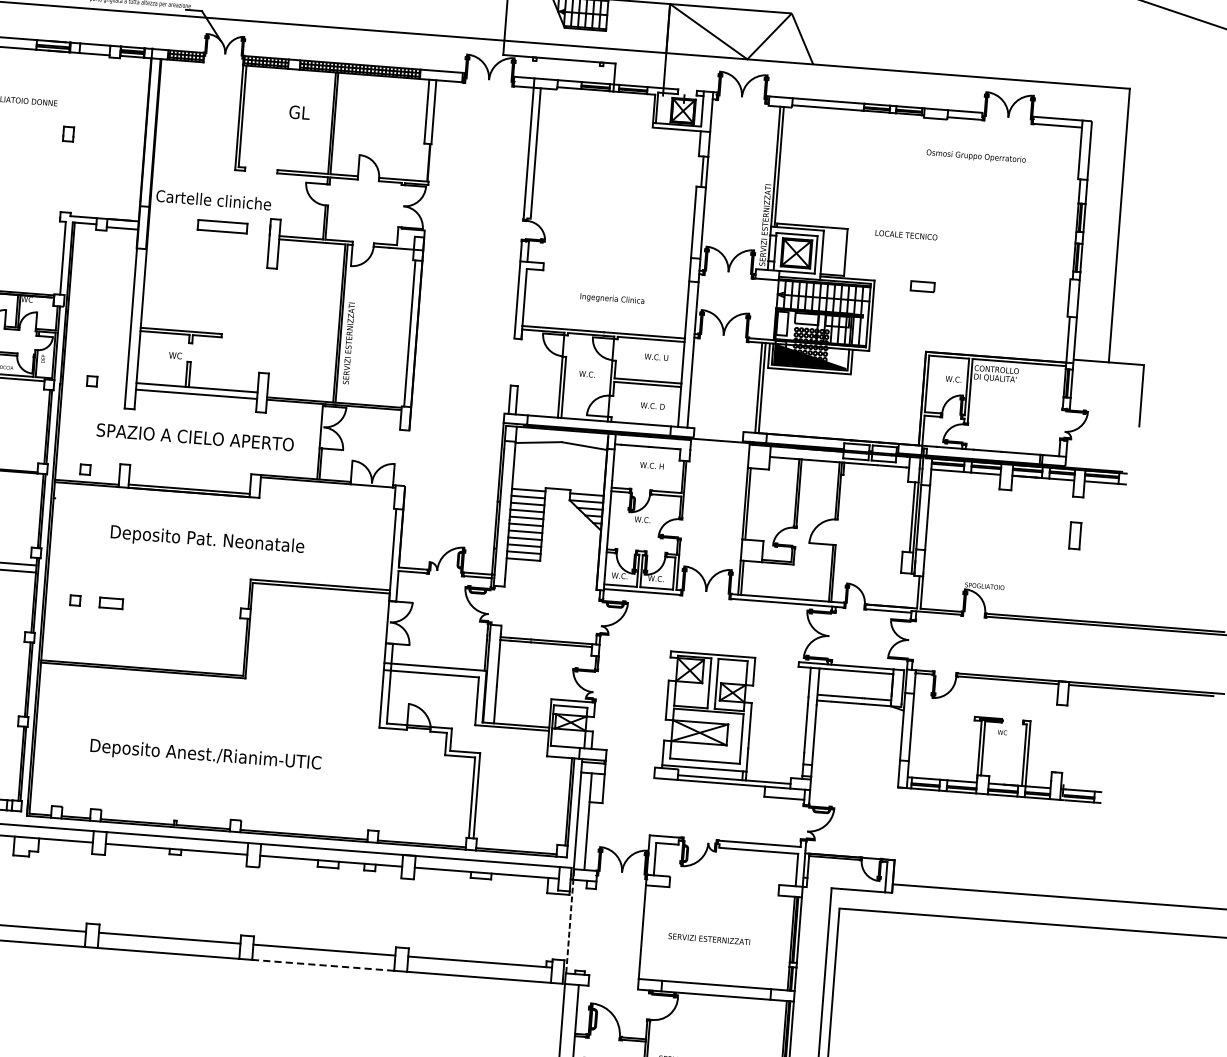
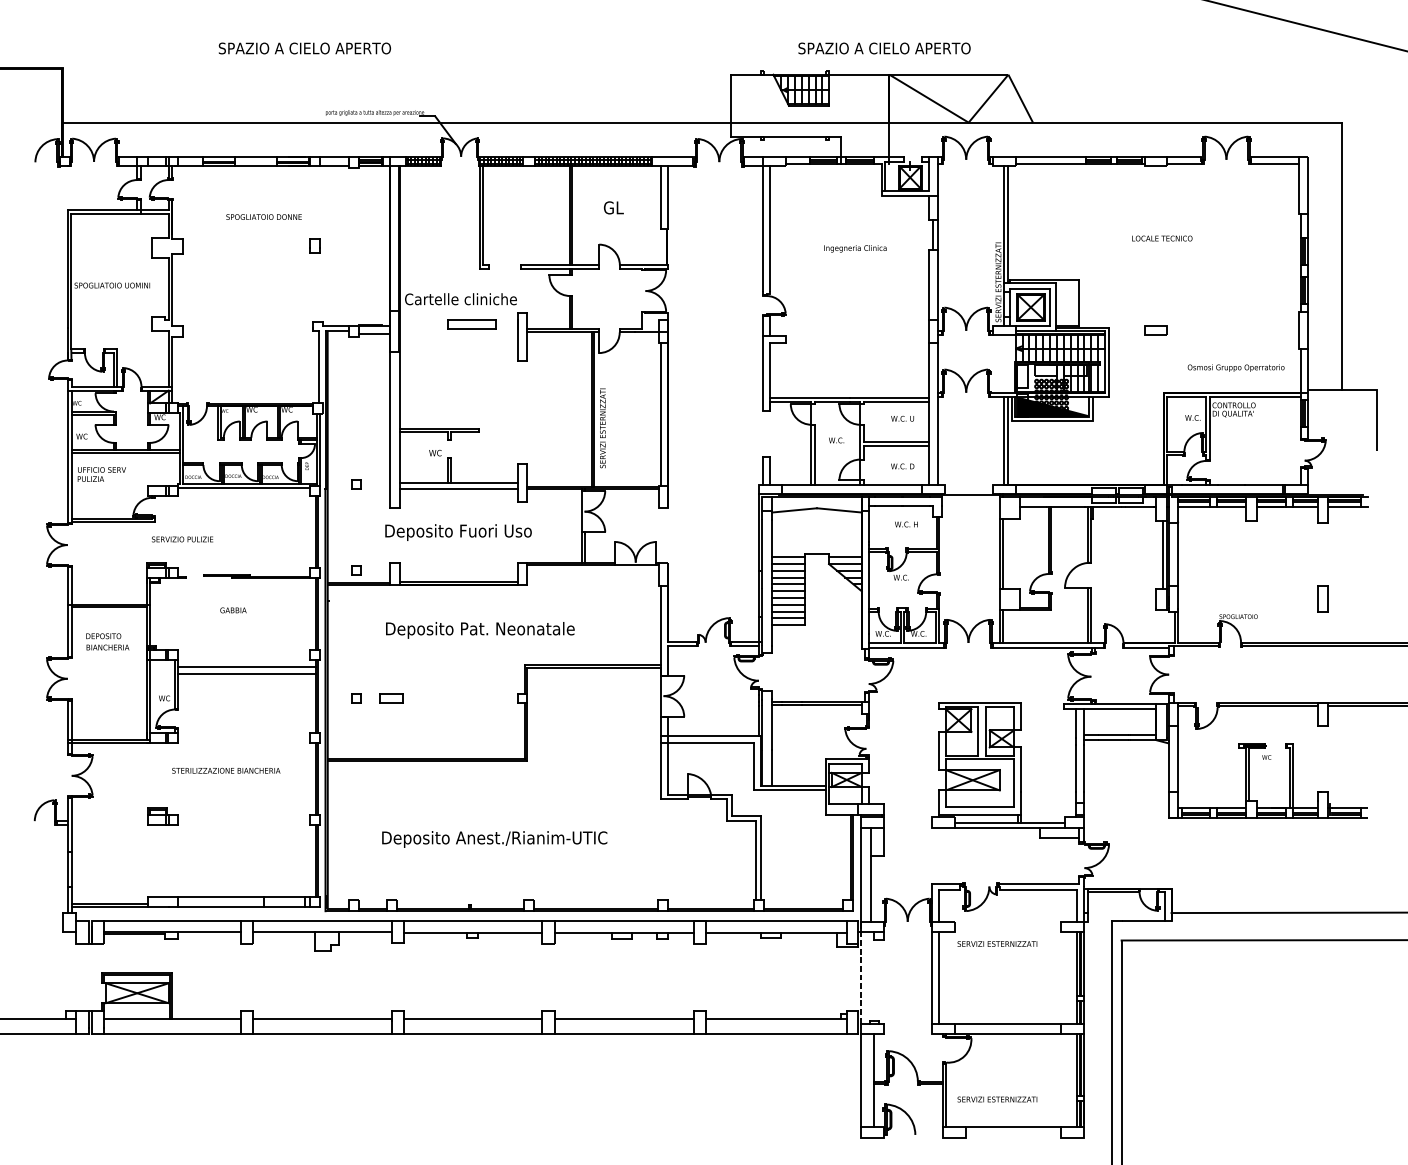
text: (299, 112) -> (613, 207), moved
text: (975, 156) -> (1235, 367), moved
text: (906, 235) -> (1162, 238), moved
text: (612, 299) -> (855, 248), moved
text: (194, 438) -> (460, 532), SPAZIO A CIELO APERTO -> Deposito Fuori Uso
part: (1075, 535) -> (1322, 598), moved
line: (649, 931) -> (938, 977), added
text: (709, 938) -> (997, 943), moved
line: (322, 965) -> (623, 1034), dashed -> solid

